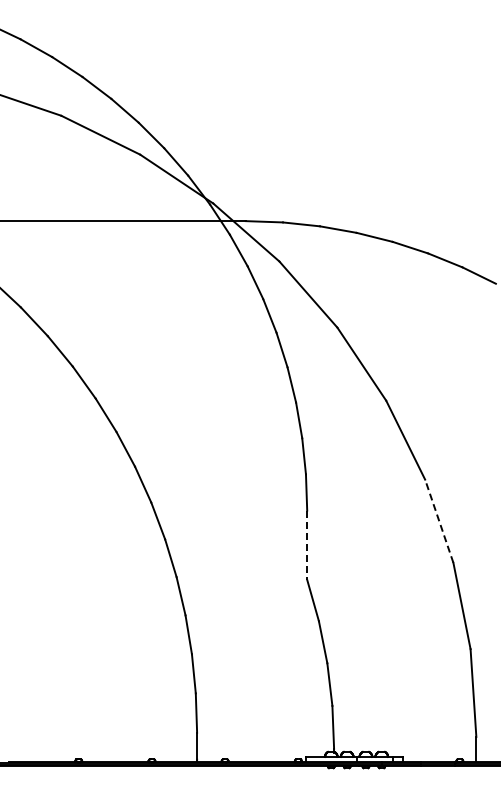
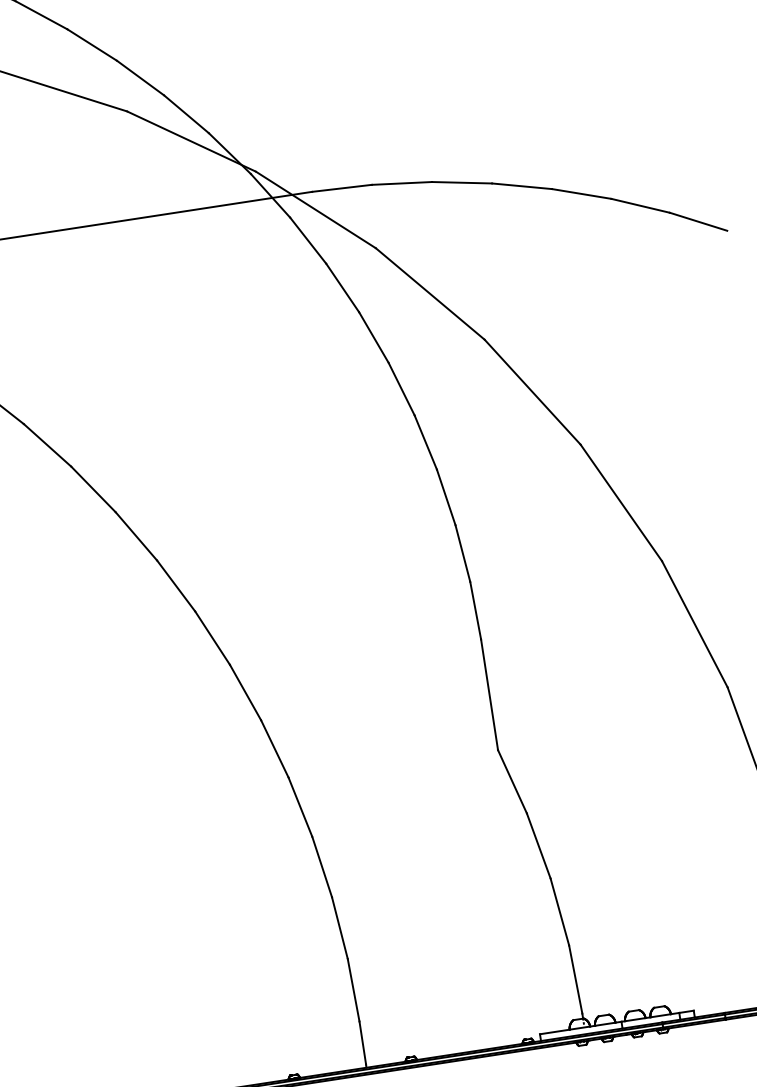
line: (439, 521) -> (695, 624), dashed -> solid
line: (307, 545) -> (490, 695), dashed -> solid

